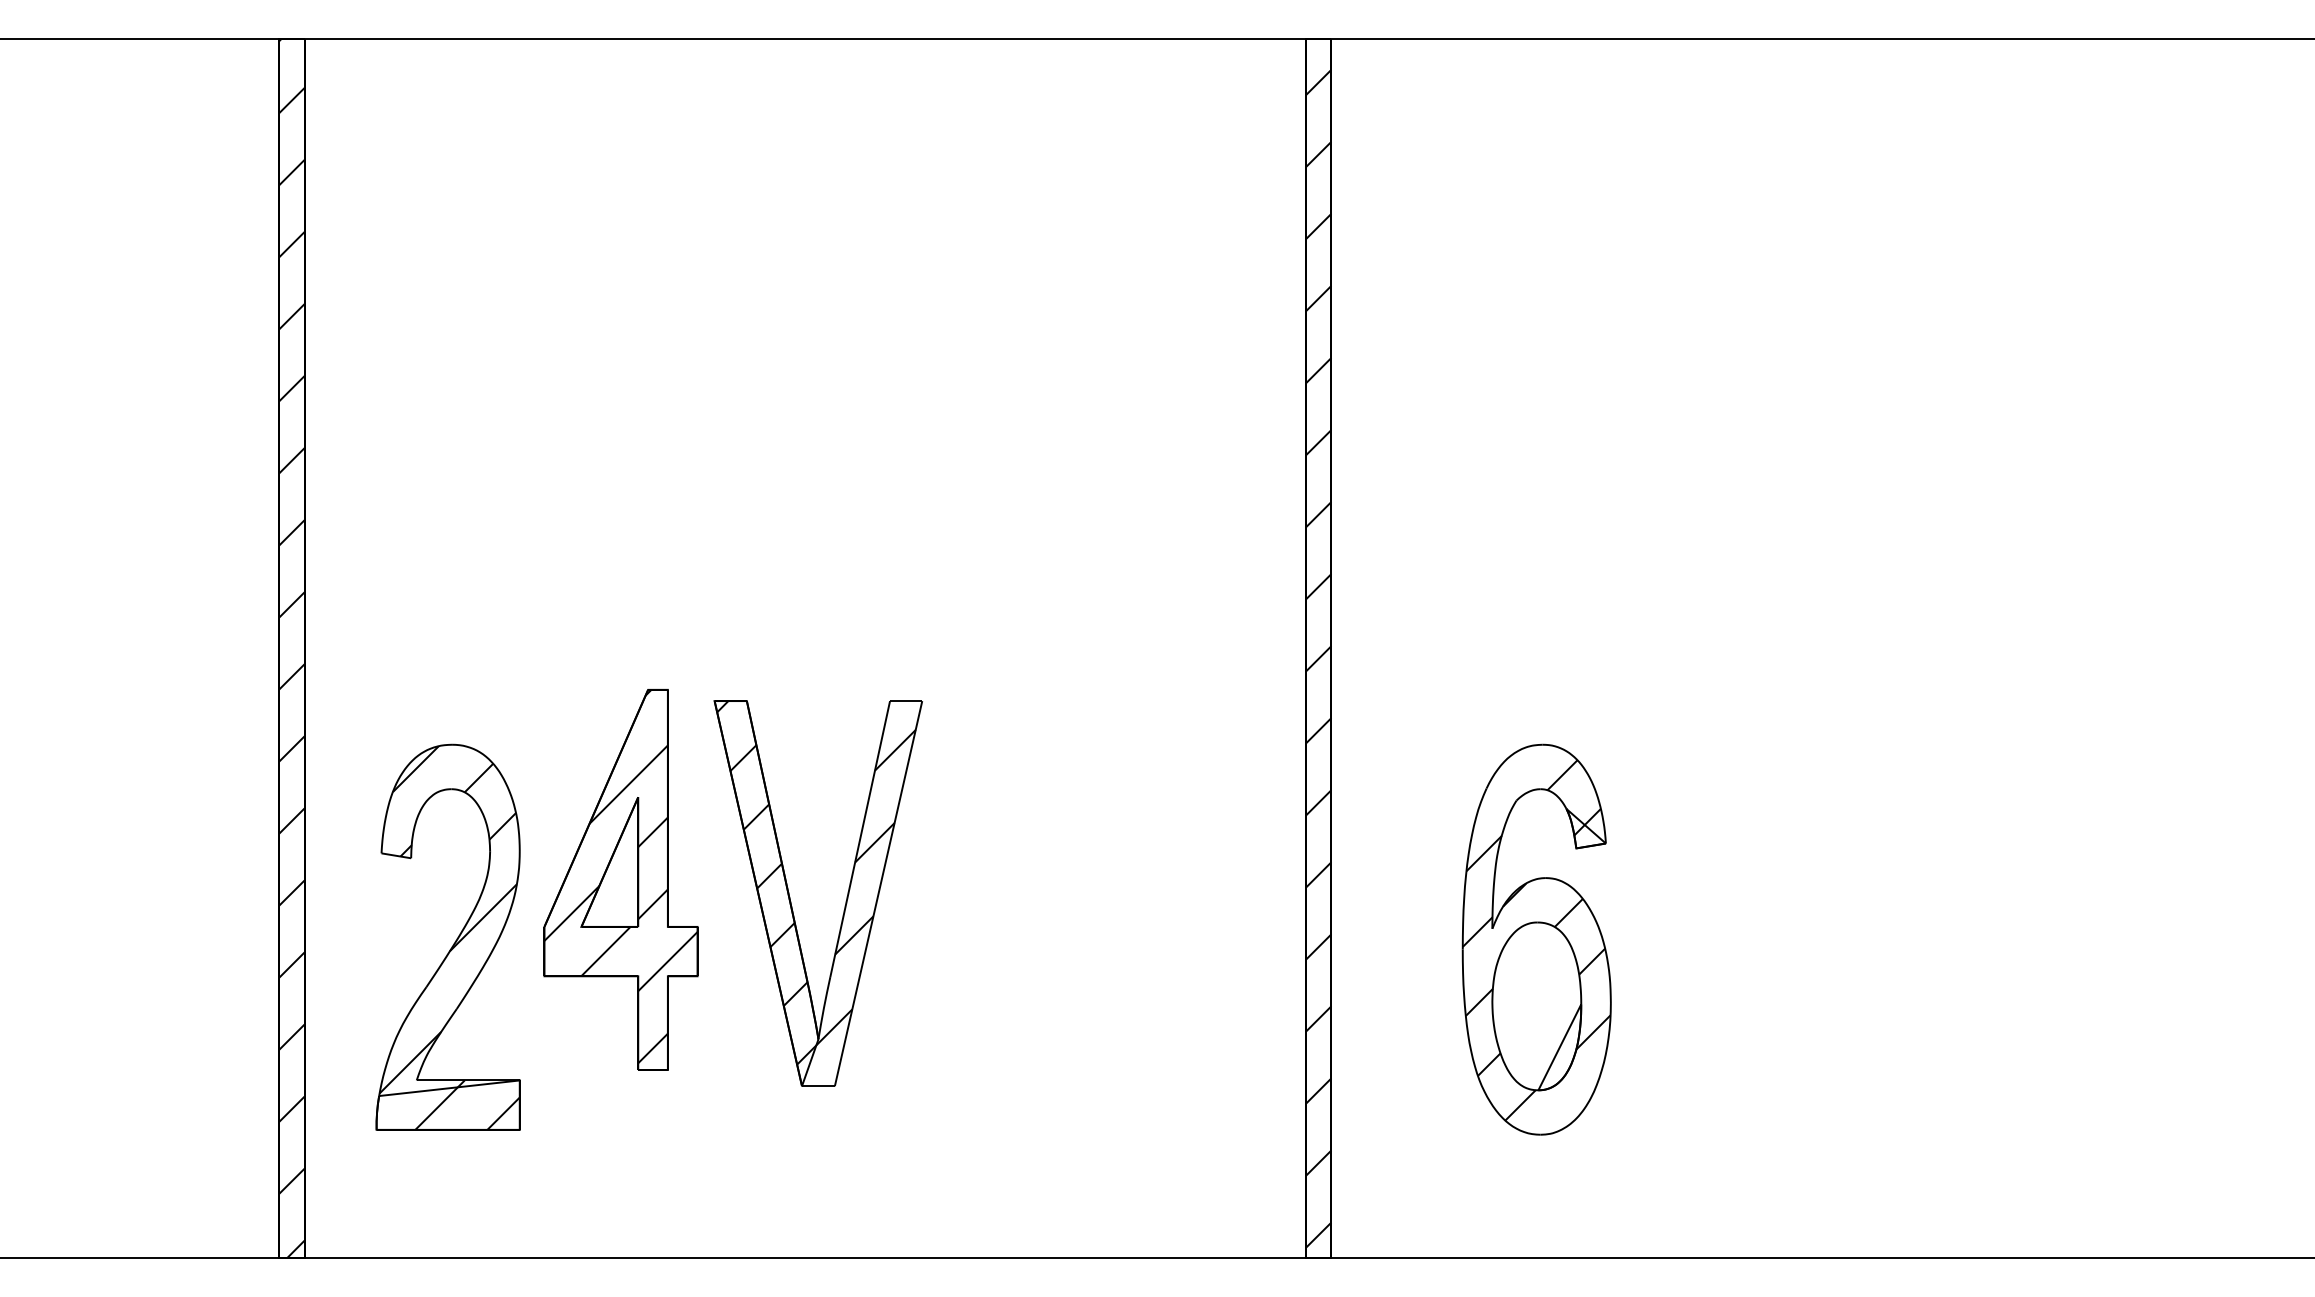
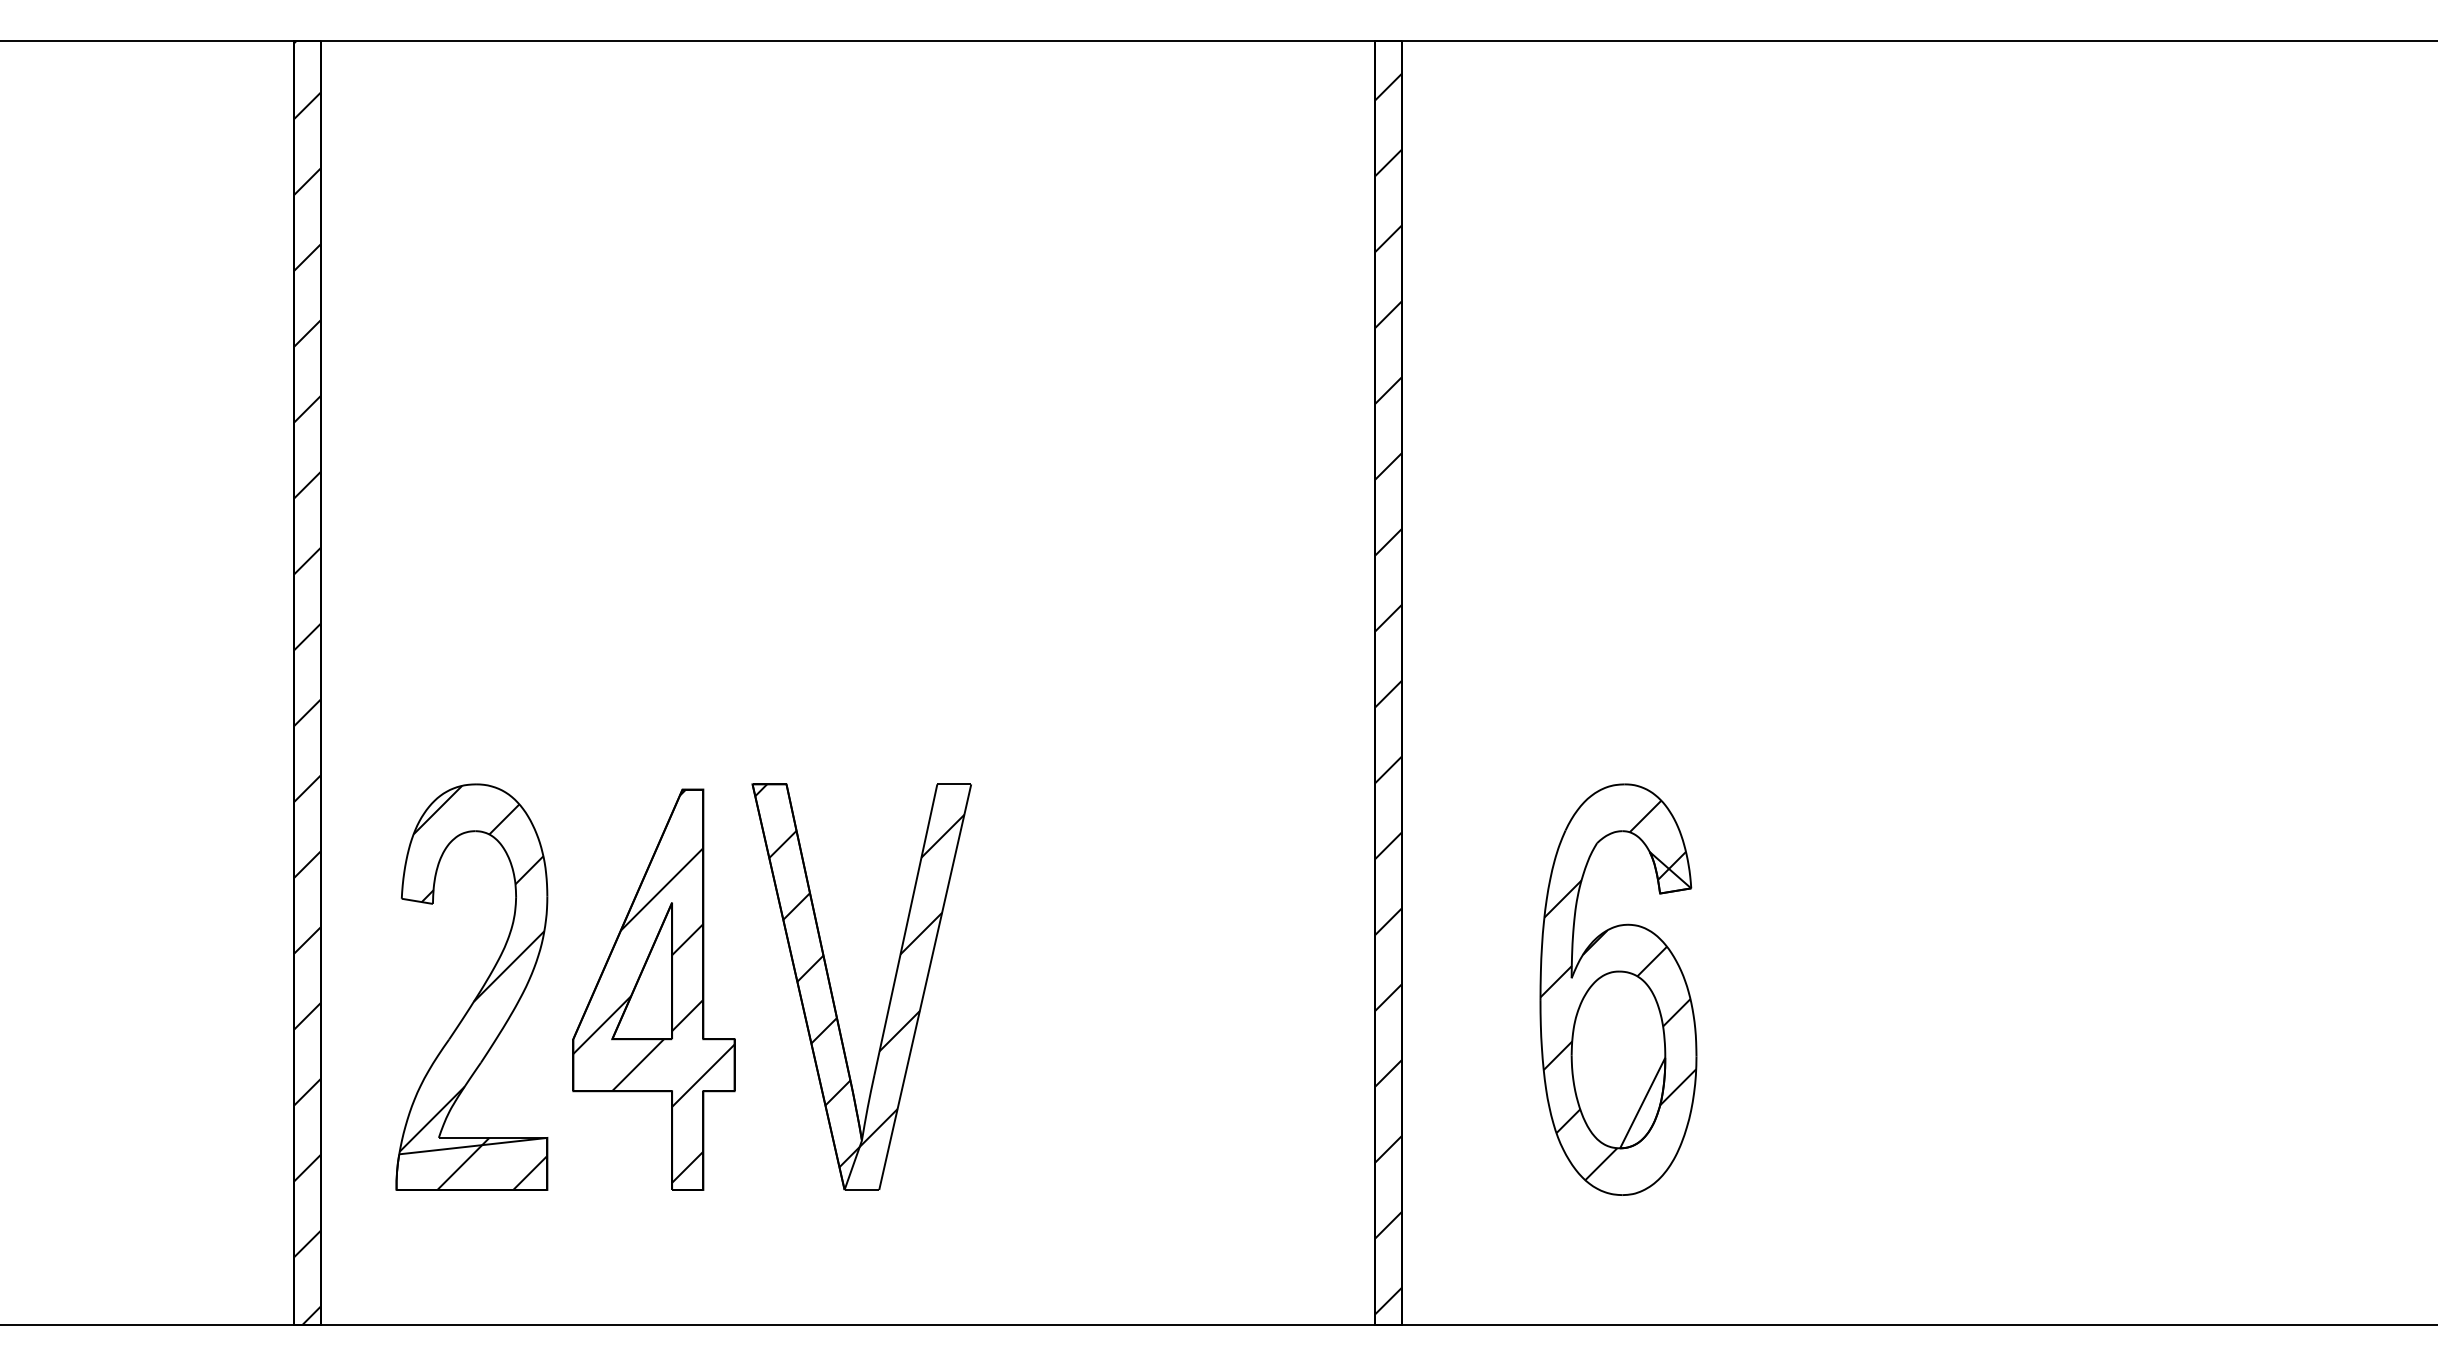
part: (620, 879) -> (653, 989), moved
part: (791, 901) -> (833, 995), moved

